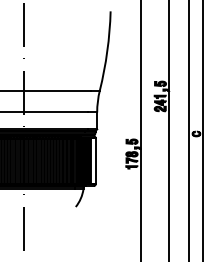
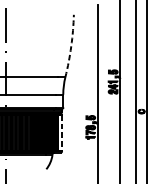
arc: (107, 51) -> (71, 46), solid -> dashed
line: (95, 161) -> (61, 133), solid -> dashed

